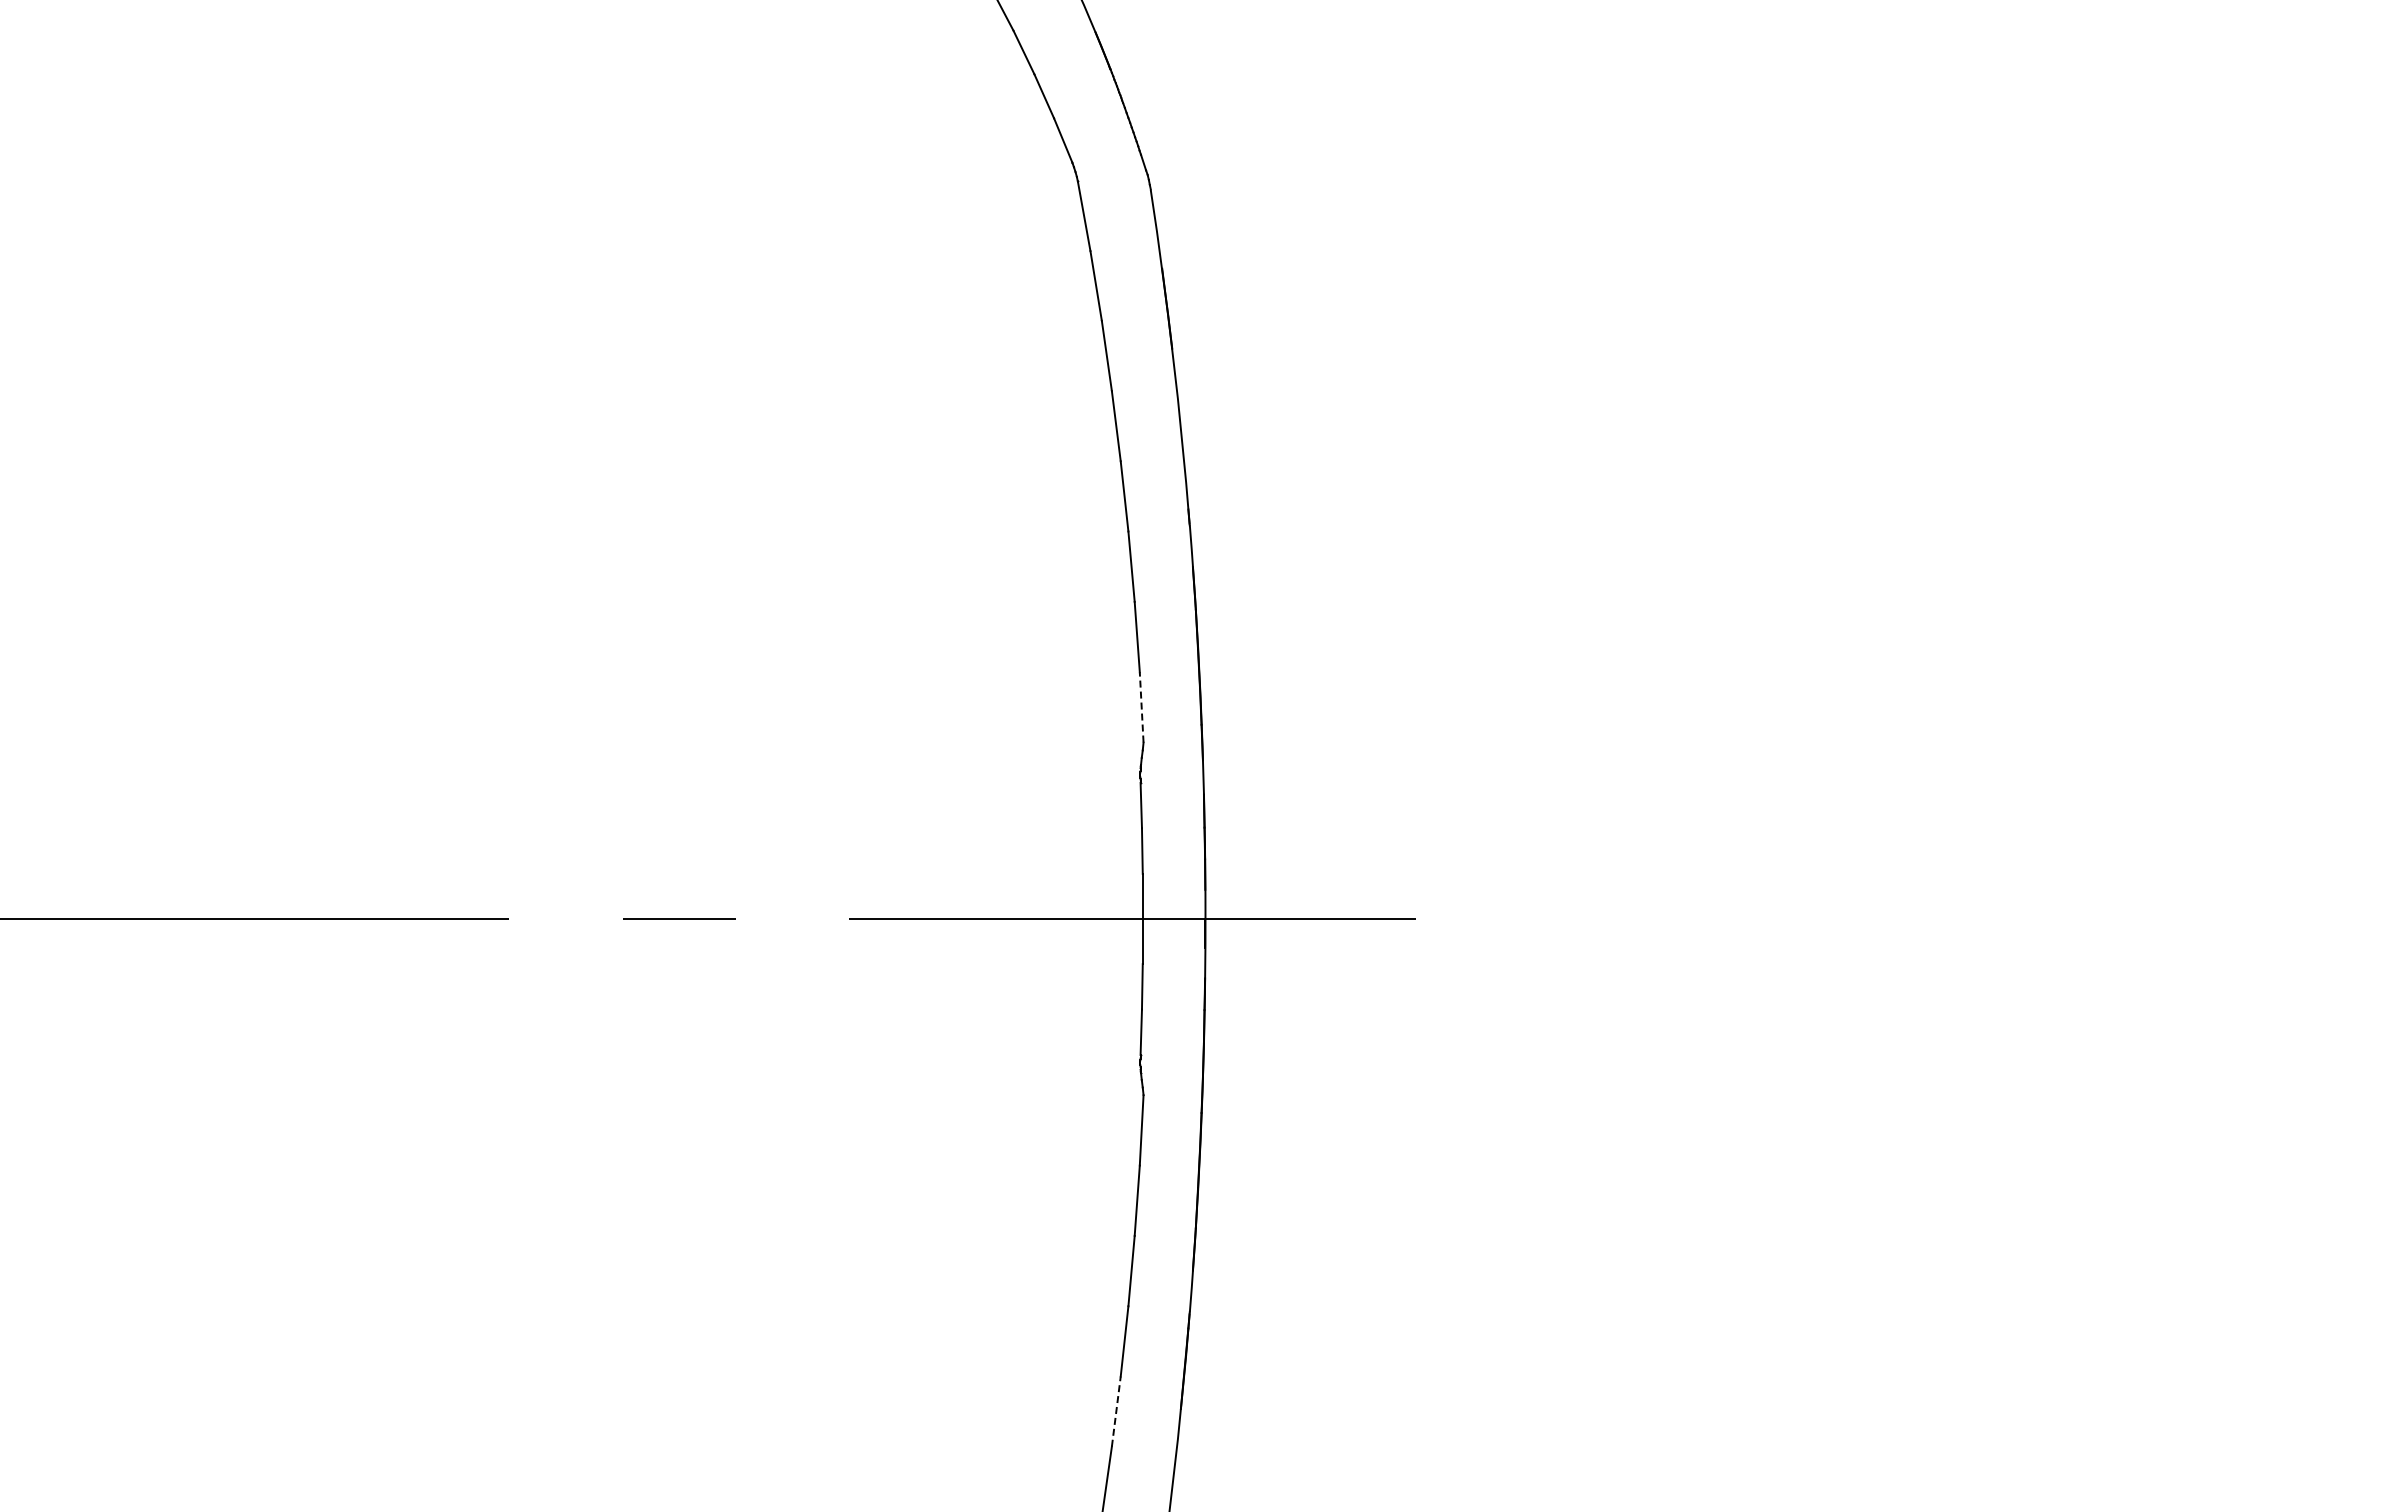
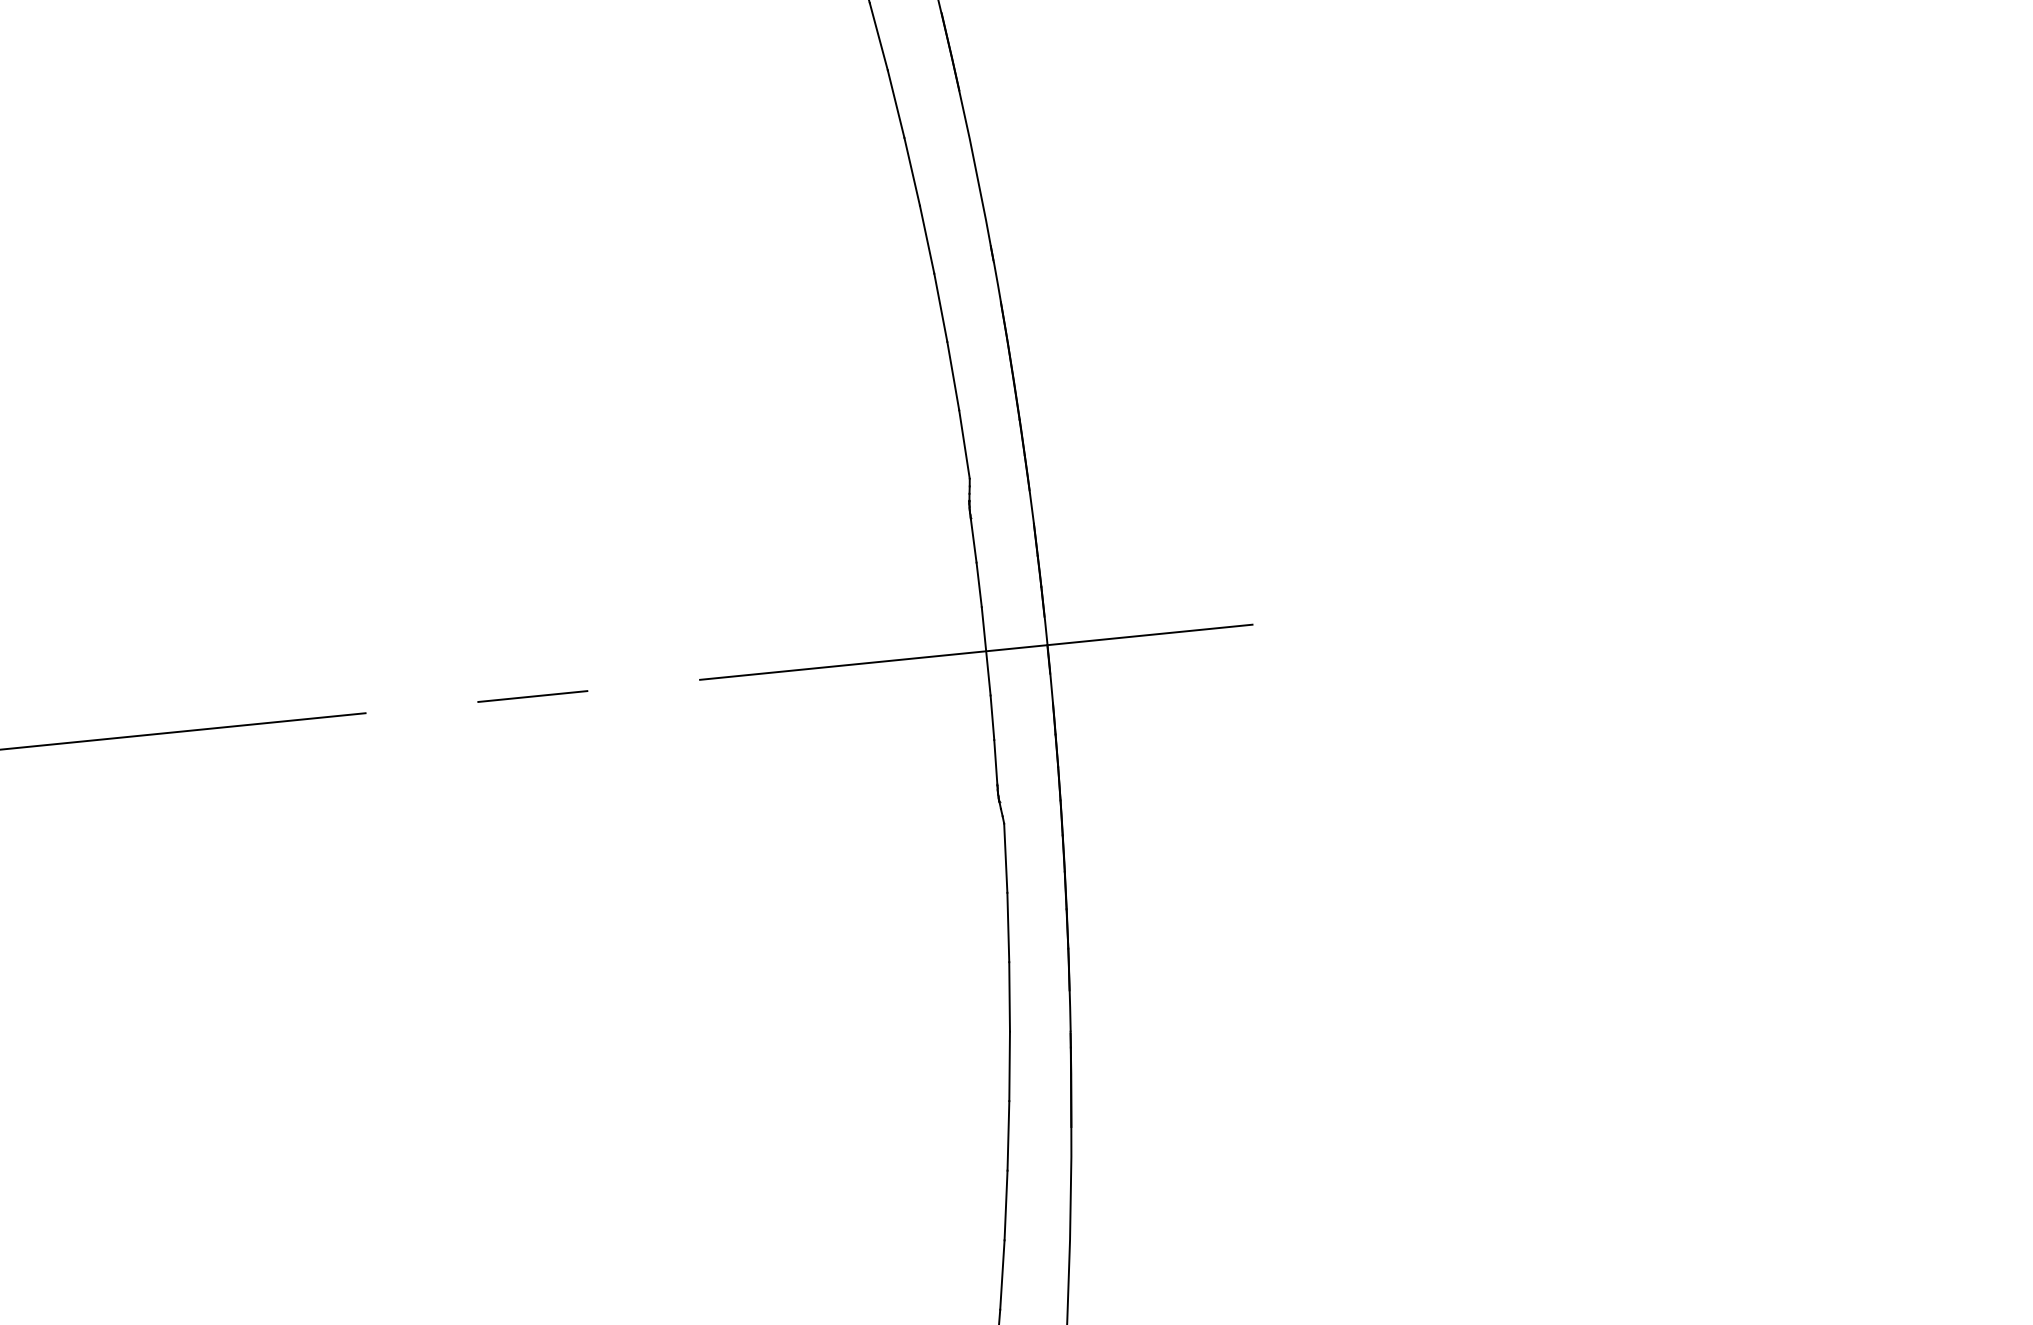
line: (1141, 706) -> (964, 443), dashed -> solid
line: (1116, 1411) -> (1008, 1135), dashed -> solid

